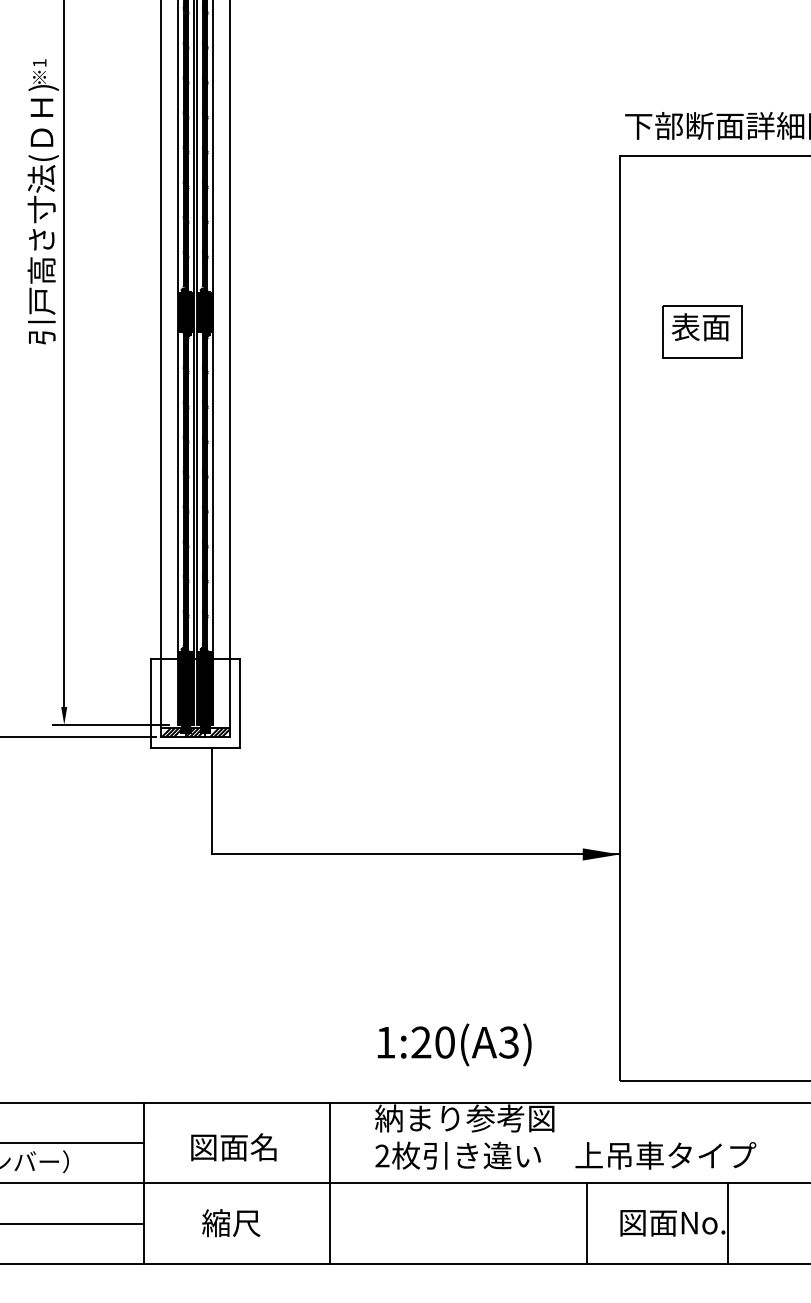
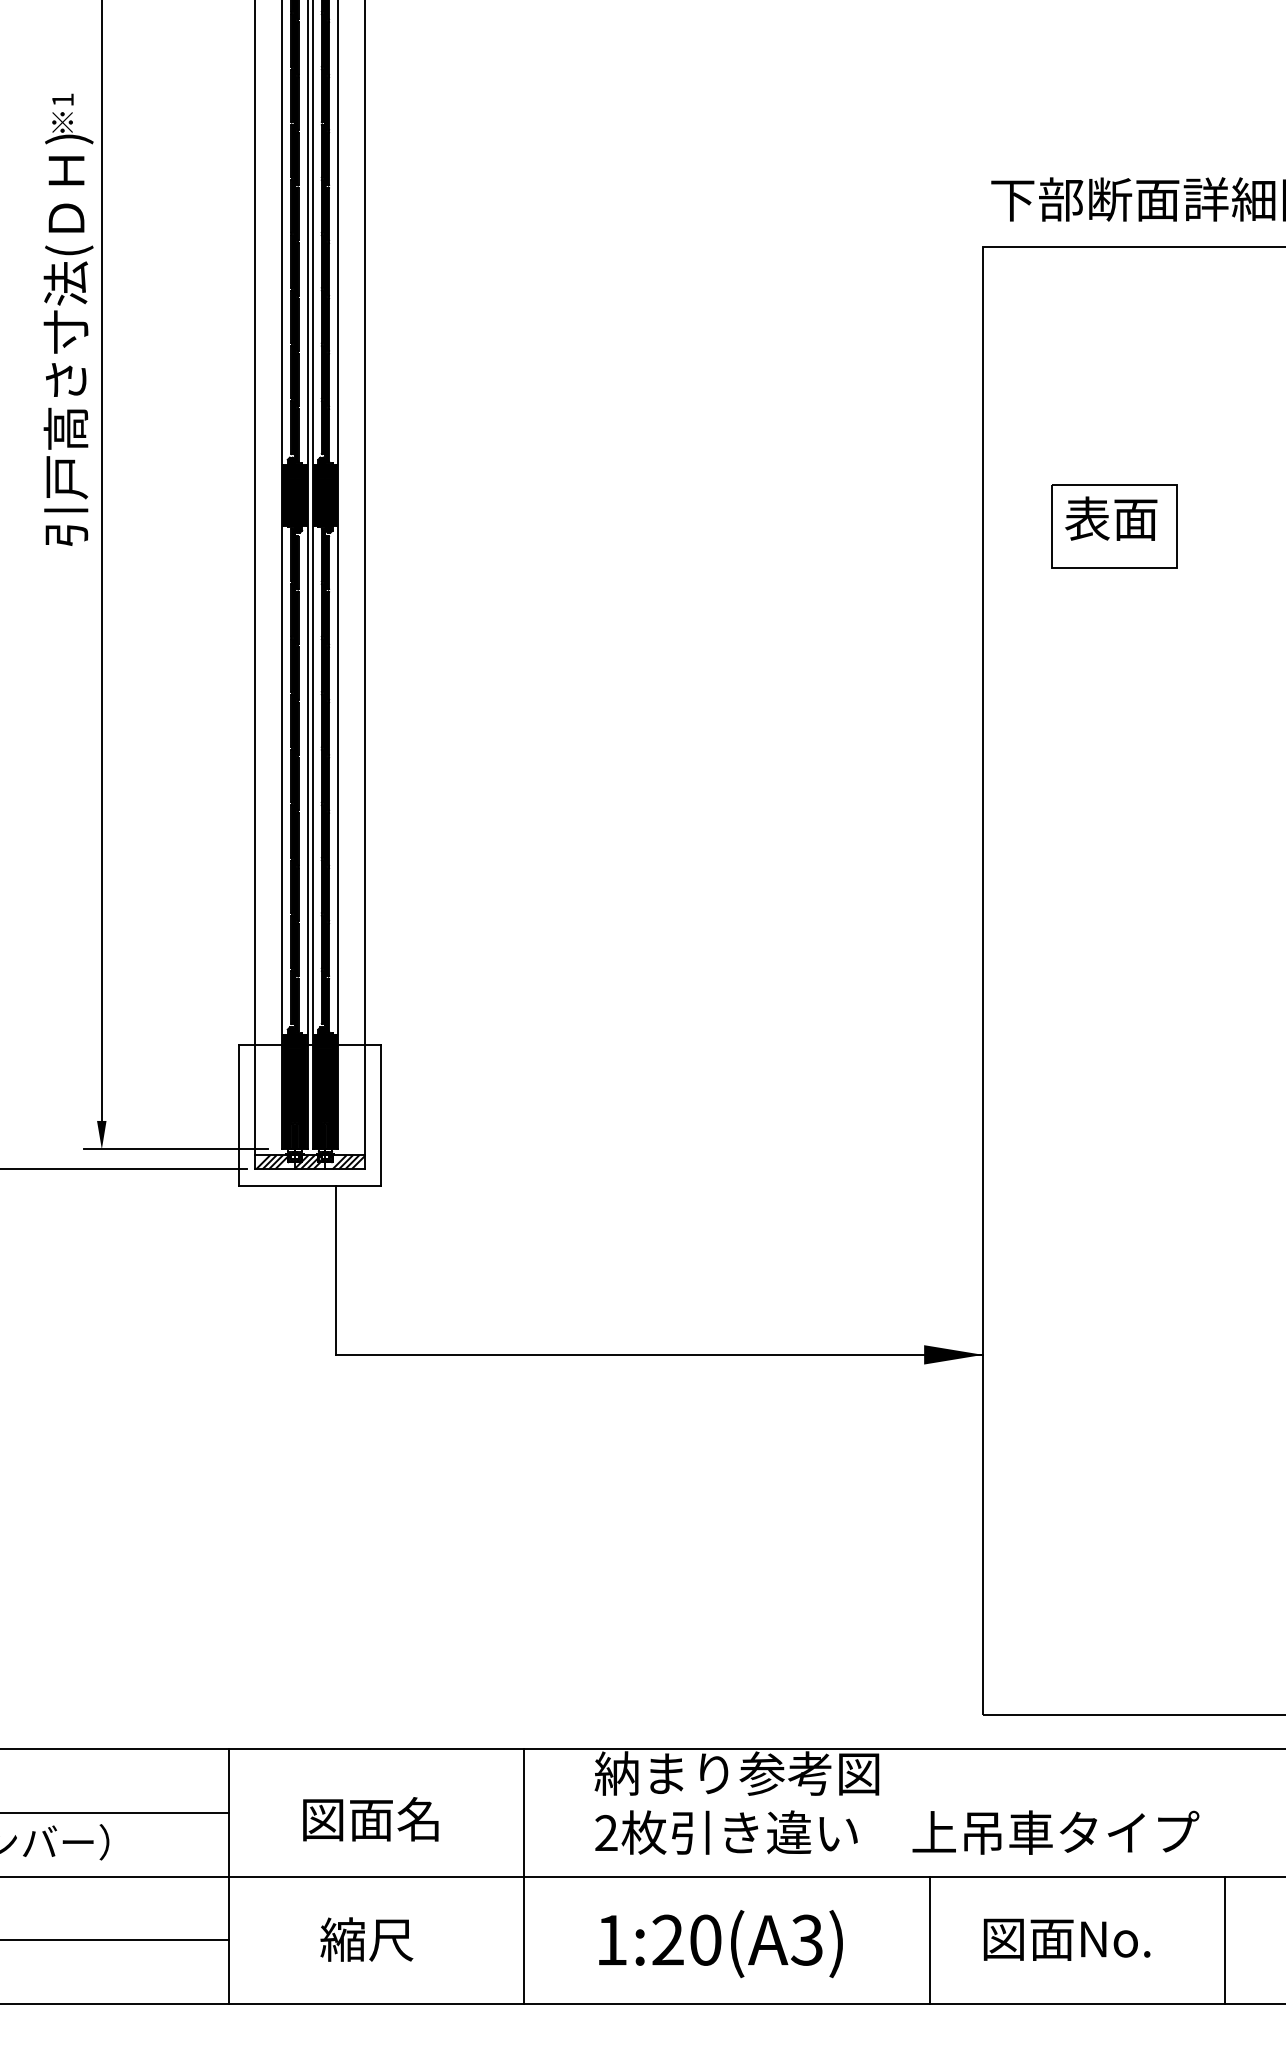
text: (454, 1044) -> (720, 1943), moved
line: (727, 1223) -> (1225, 1940), moved

